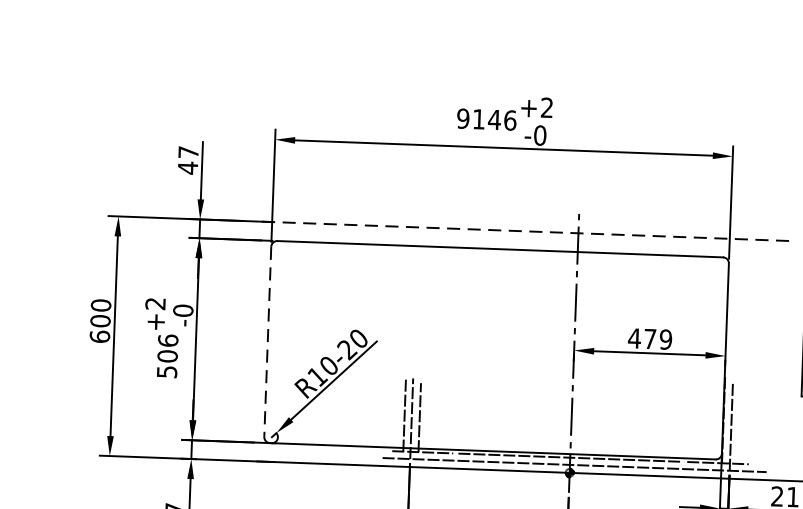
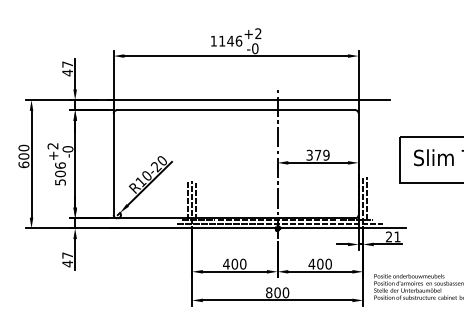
text: (462, 117) -> (213, 40), 9146 -> 1146
line: (525, 232) -> (249, 100), dashed -> solid
text: (634, 337) -> (309, 154), 479 -> 379
line: (267, 342) -> (113, 164), dashed -> solid
line: (737, 423) -> (366, 198), added

